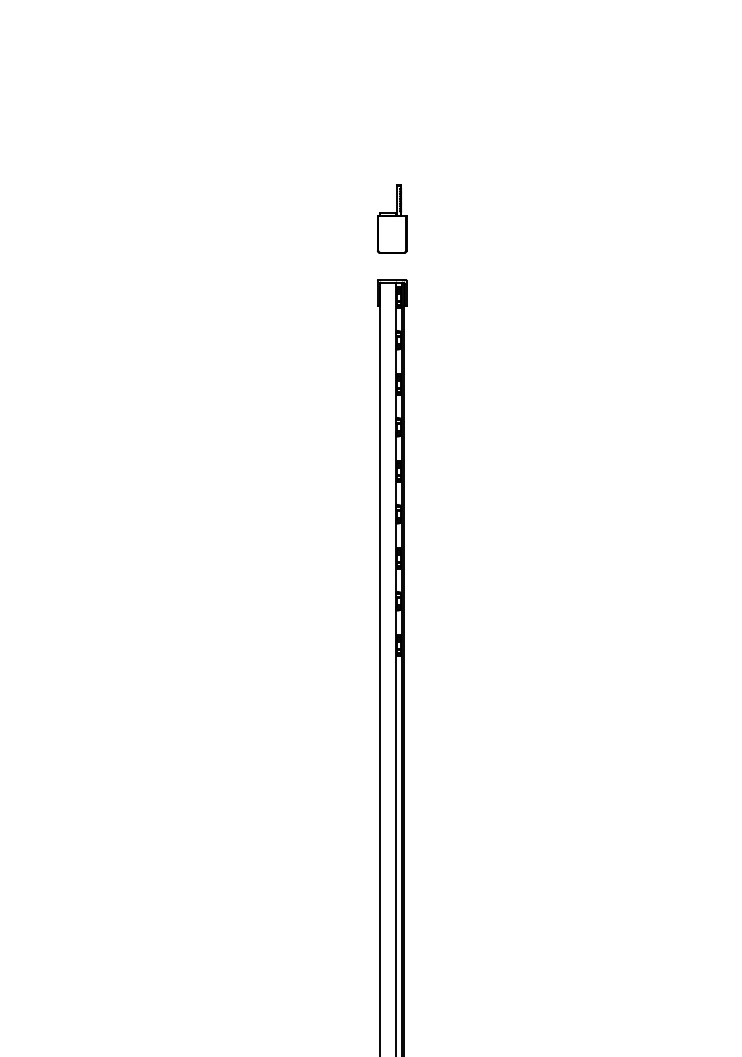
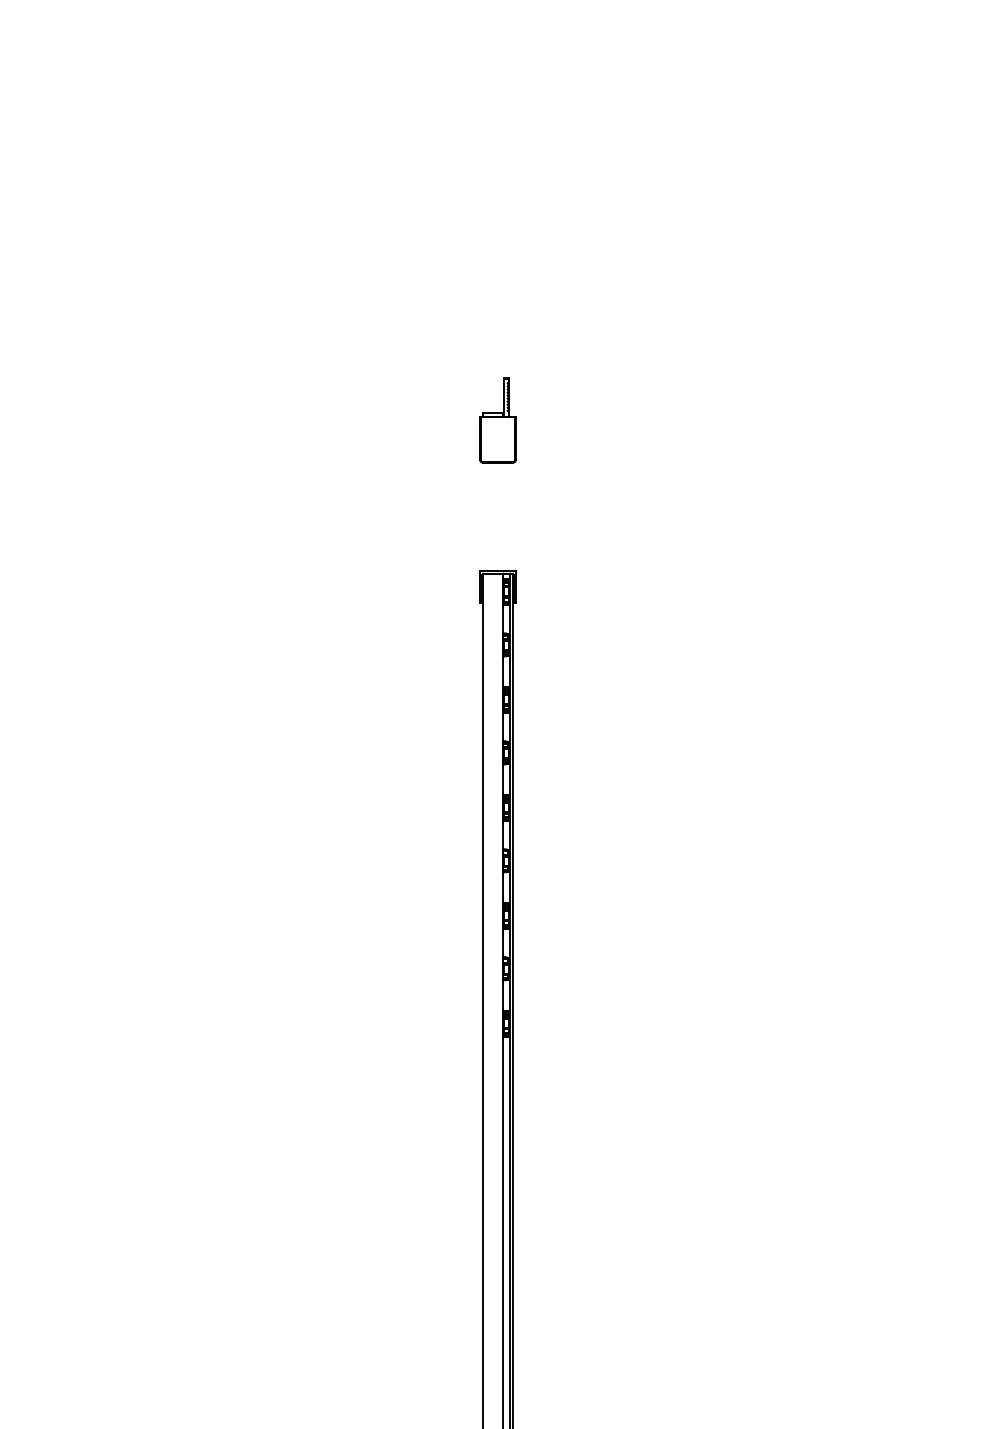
part: (391, 218) -> (497, 420), moved

